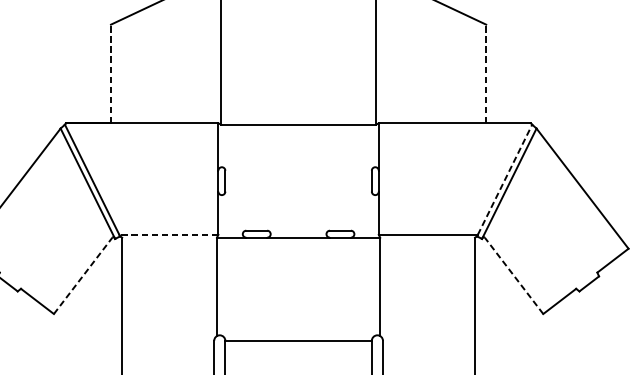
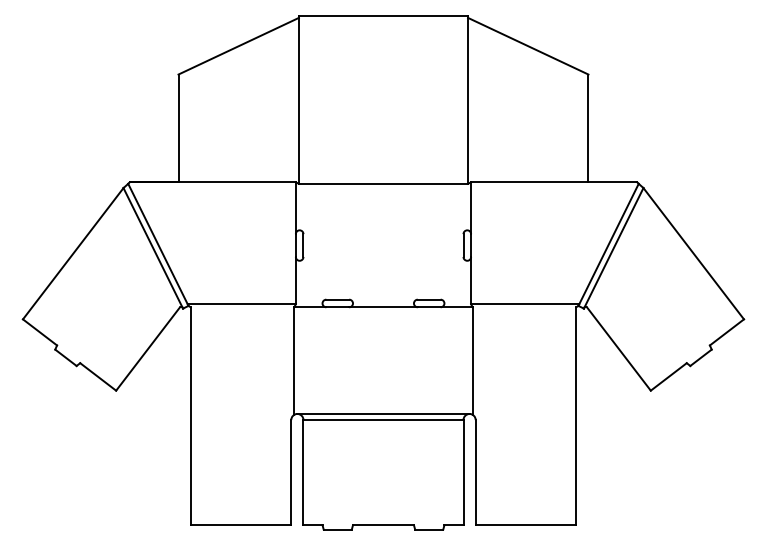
line: (110, 74) -> (178, 128), dashed -> solid
line: (486, 74) -> (588, 128), dashed -> solid
line: (505, 179) -> (609, 243), dashed -> solid
line: (168, 235) -> (241, 304), dashed -> solid
line: (83, 275) -> (148, 348), dashed -> solid
line: (513, 275) -> (618, 348), dashed -> solid
line: (298, 334) -> (383, 413), added

